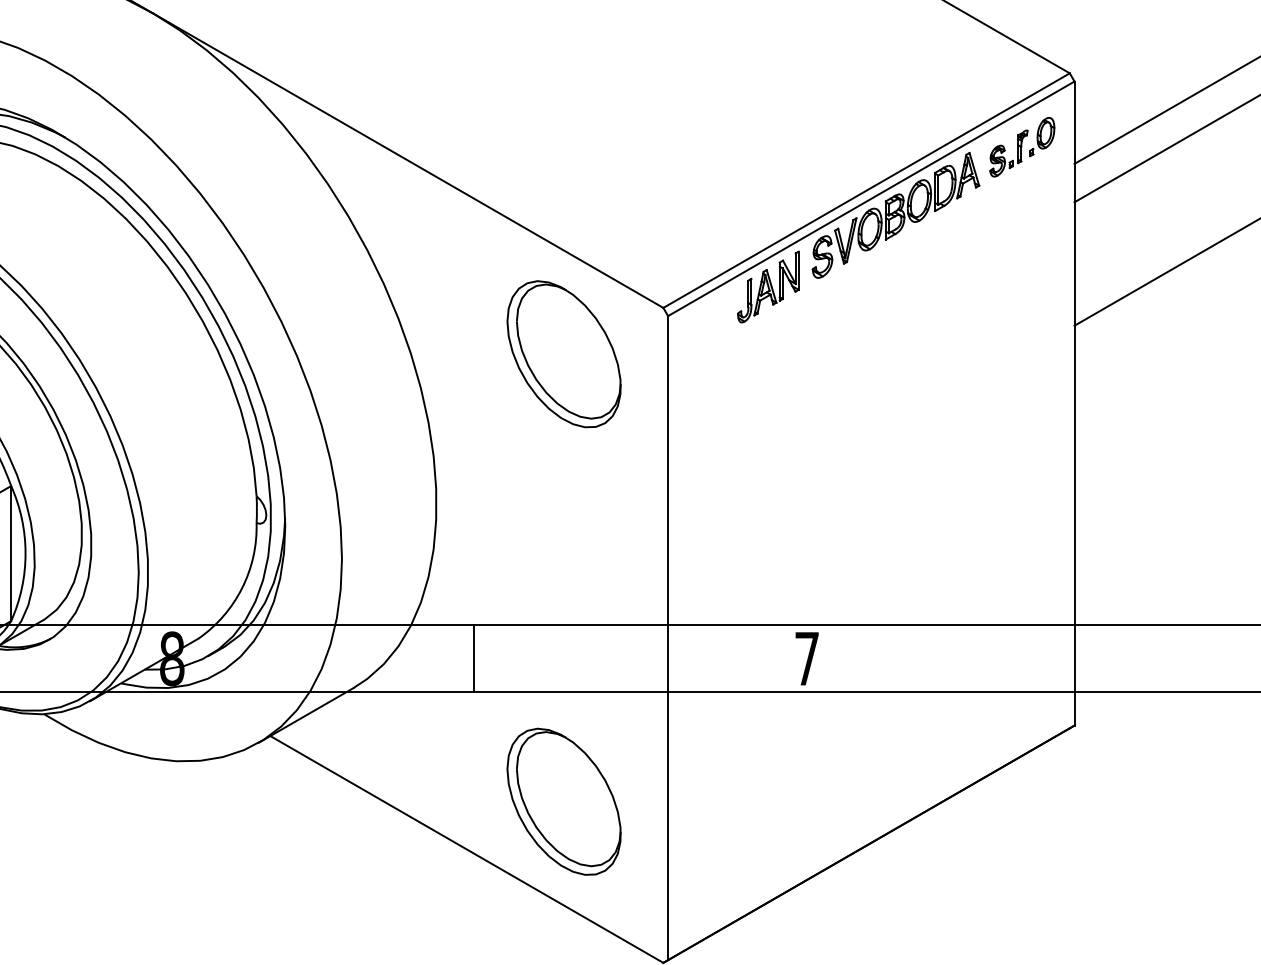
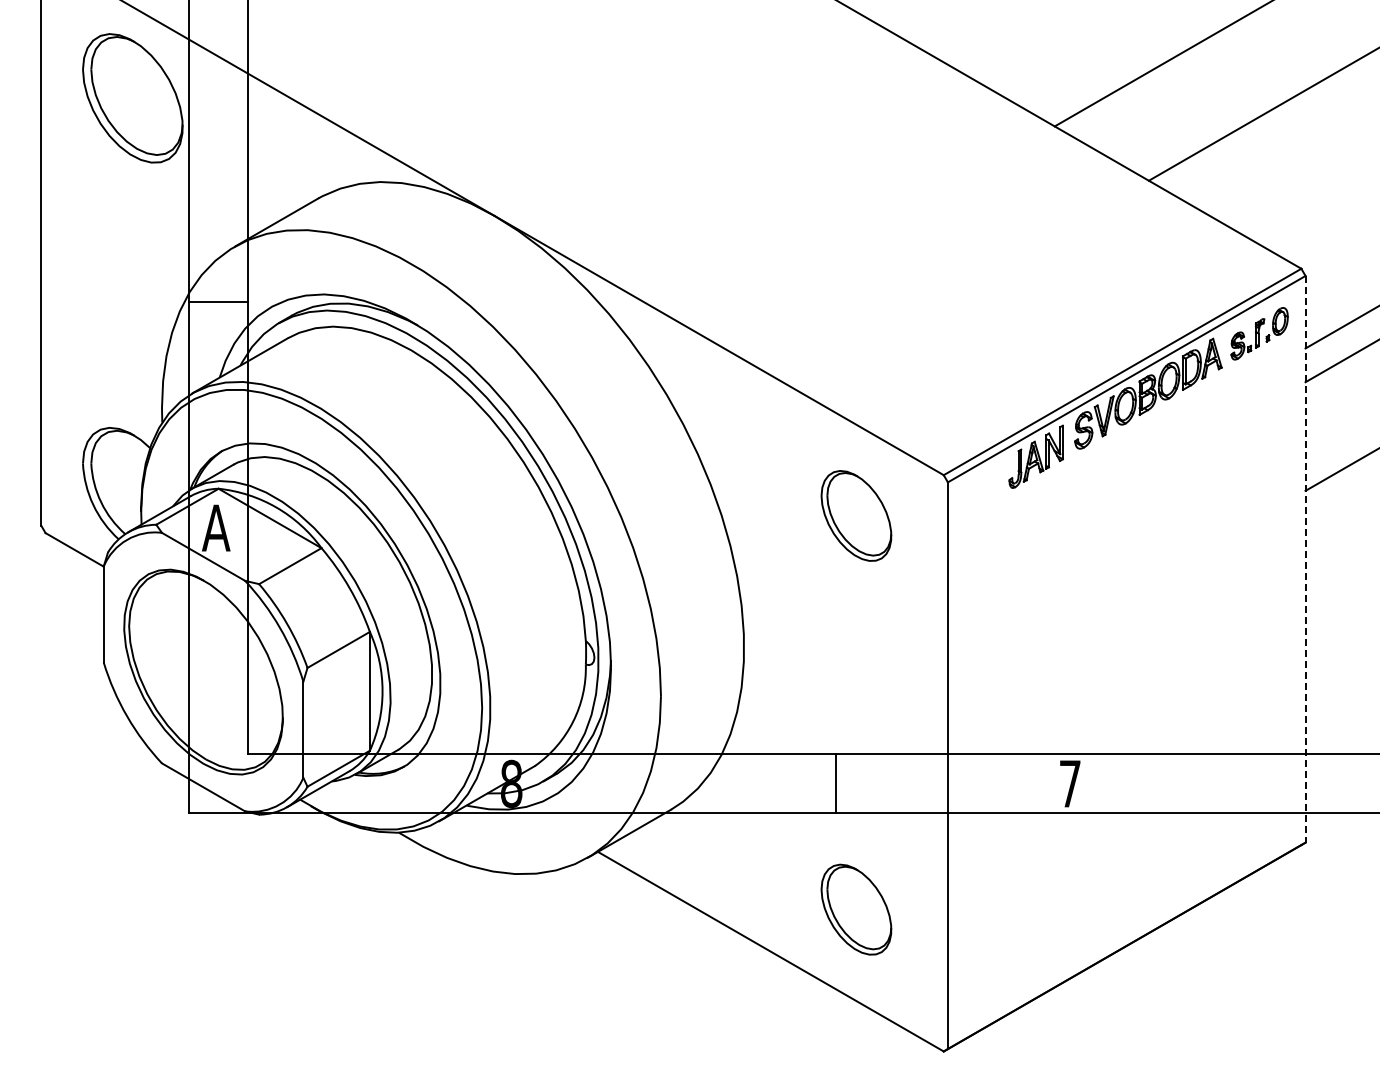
part: (564, 353) -> (856, 515), size x0.7
line: (1074, 403) -> (1305, 559), solid -> dashed
line: (473, 658) -> (835, 783), moved
part: (564, 801) -> (856, 909), size x0.7

